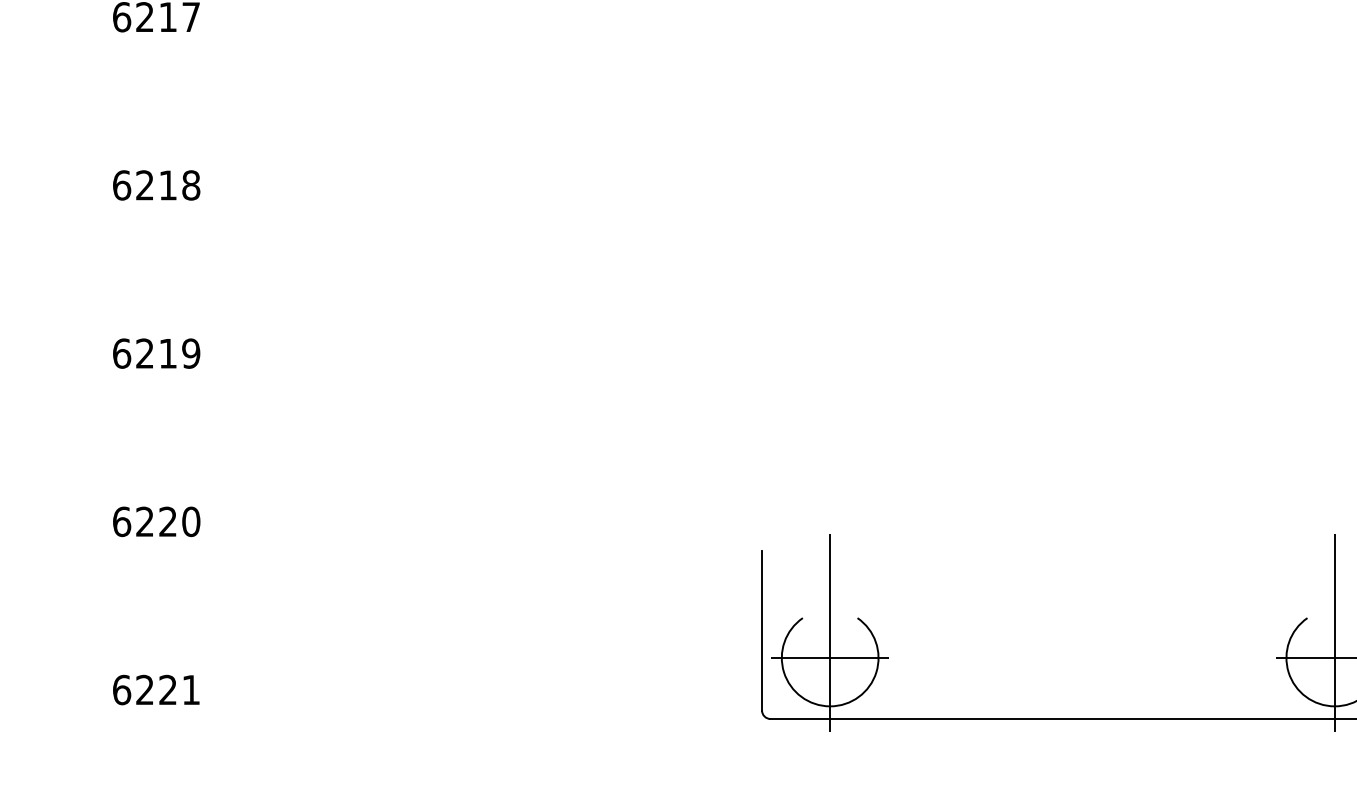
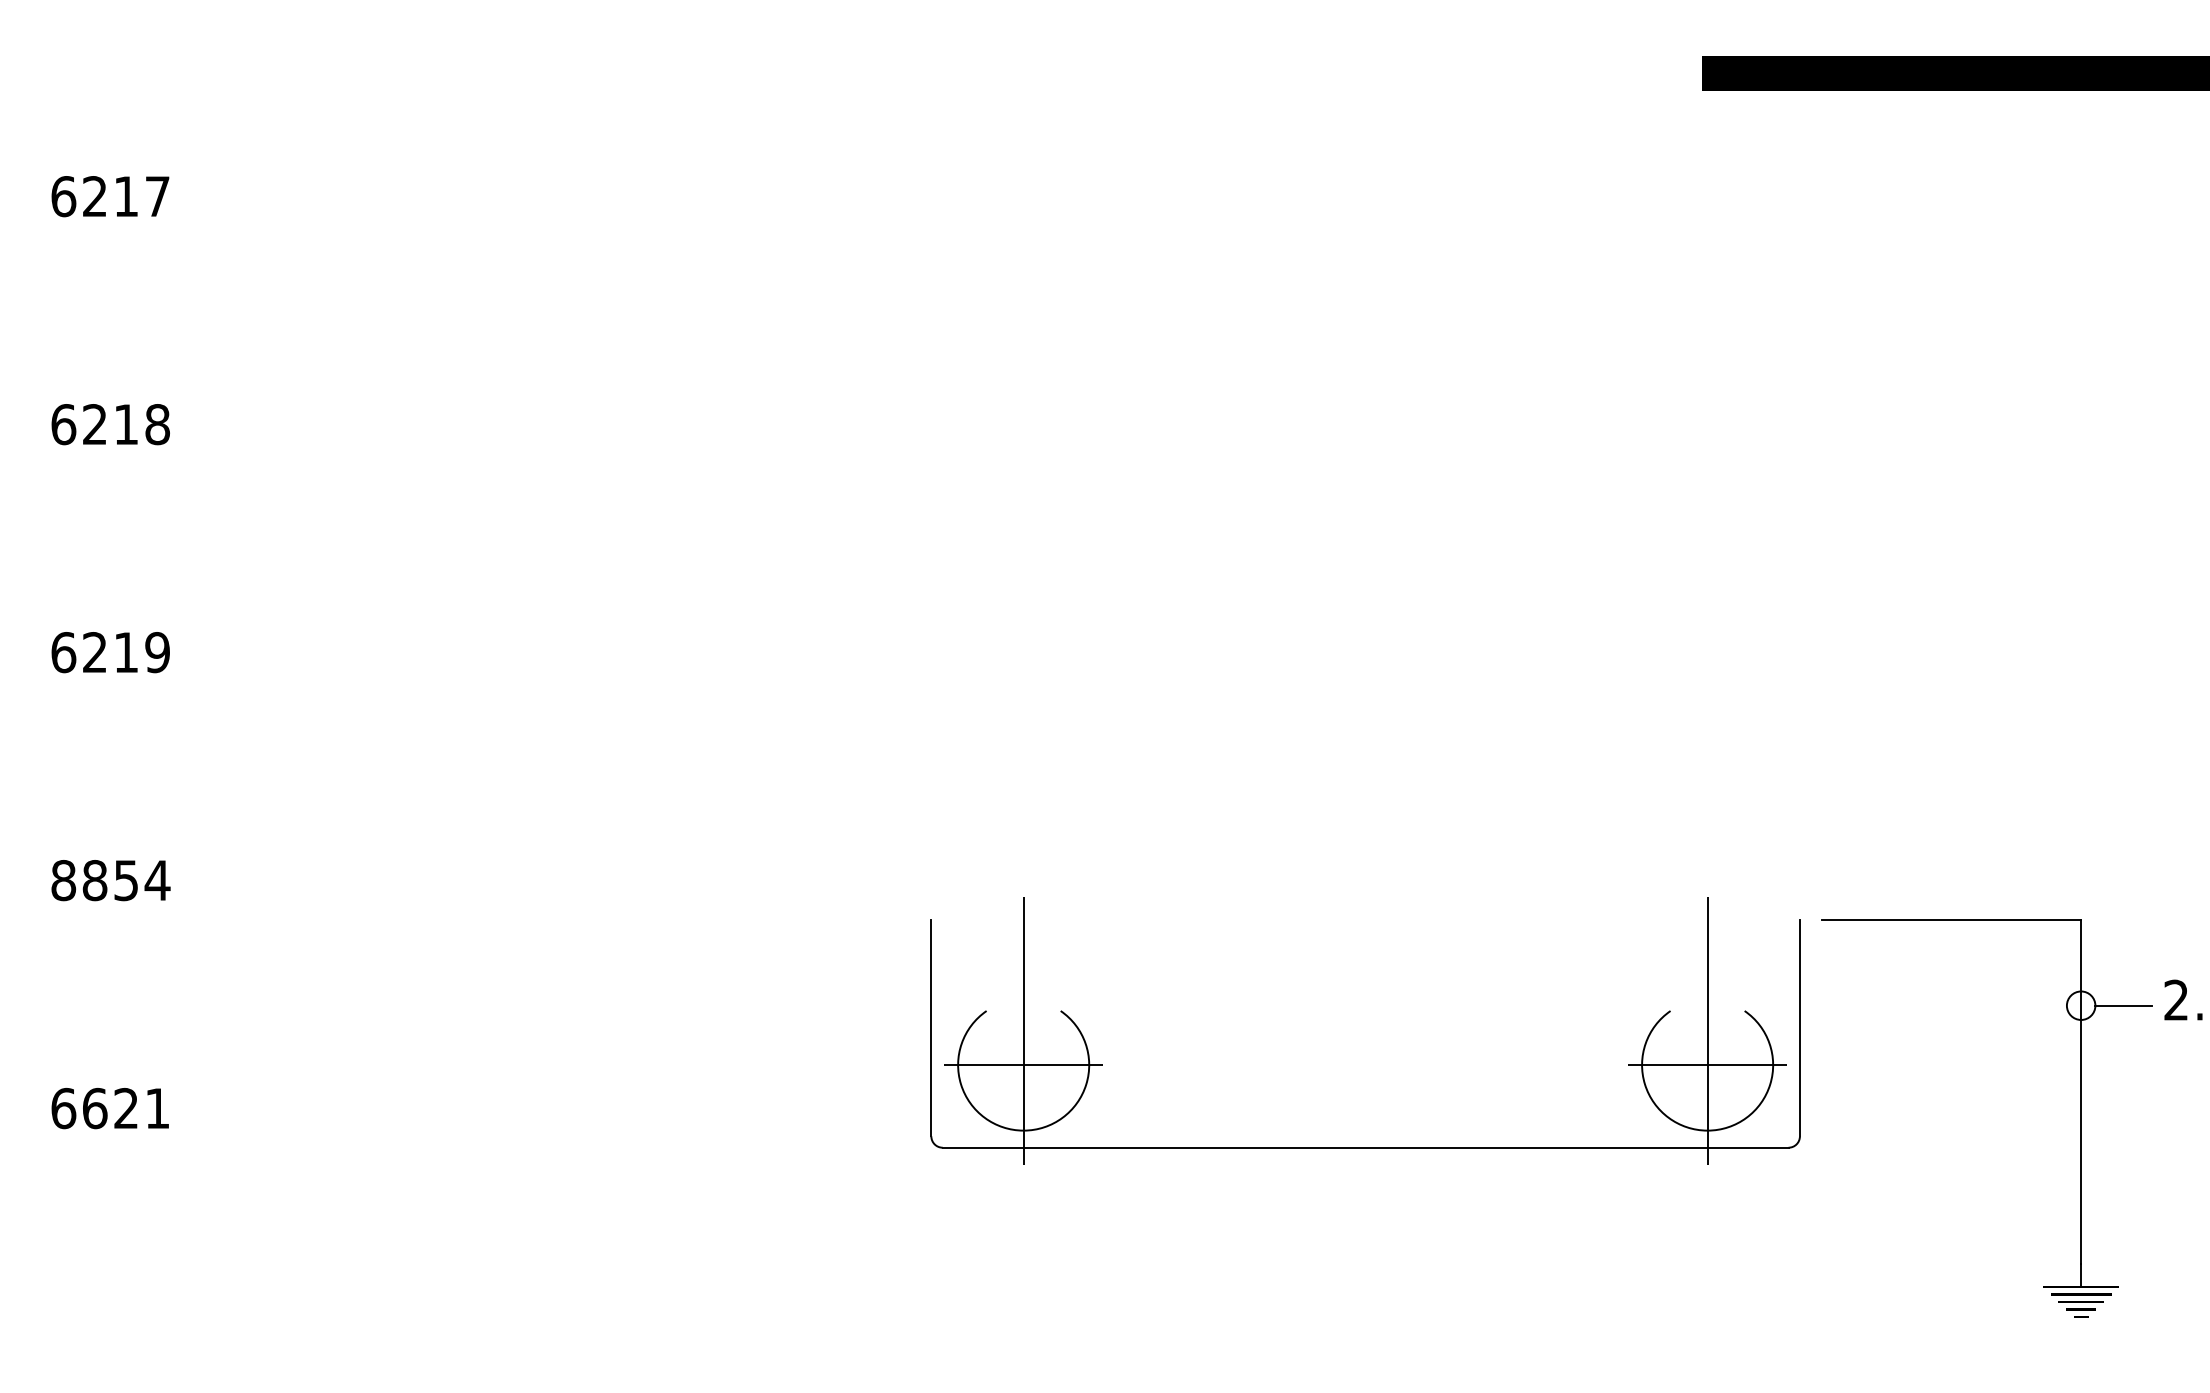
text: (156, 521) -> (110, 880), 6220 -> 8854
text: (145, 690) -> (95, 1108), 6221 -> 6621

